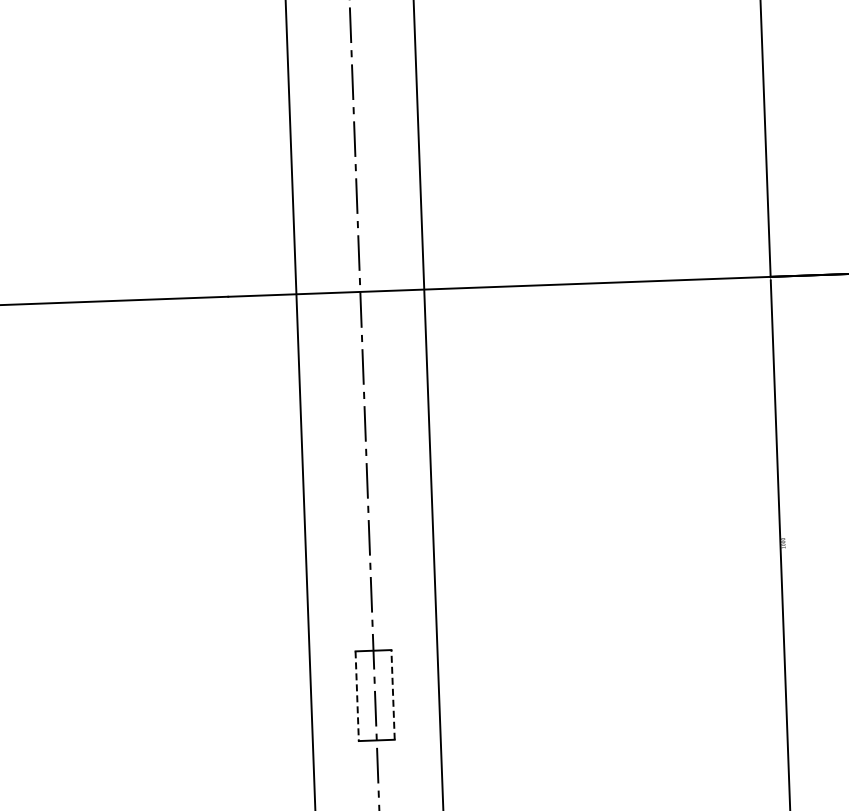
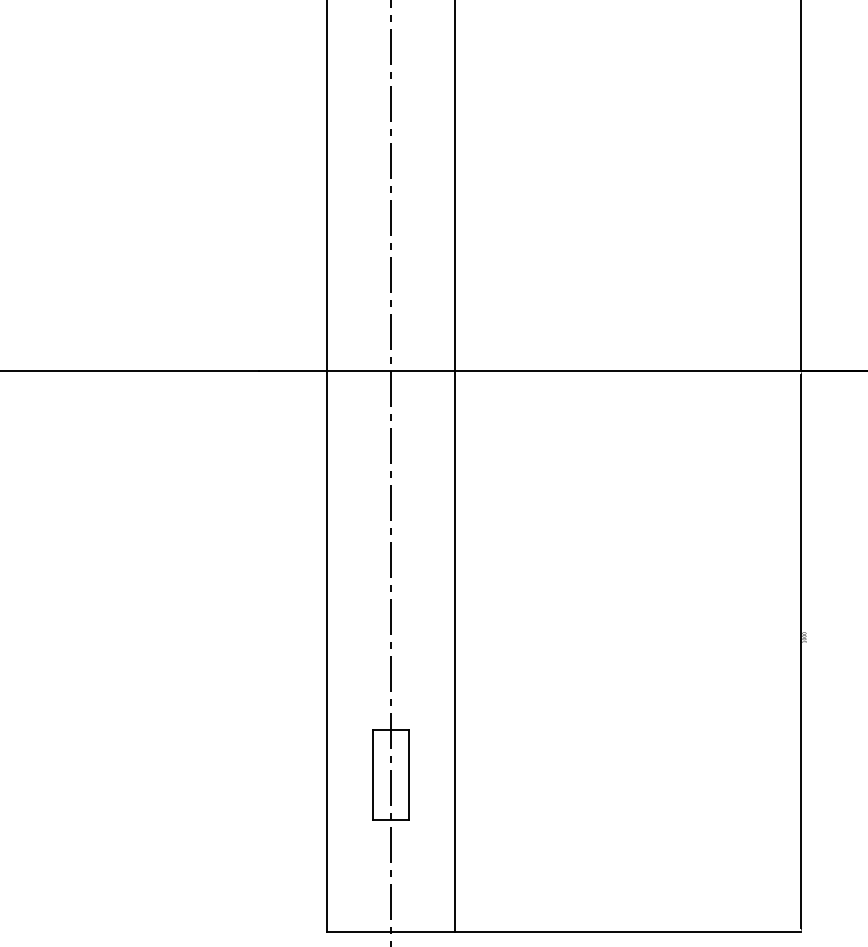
line: (392, 694) -> (408, 774), dashed -> solid
line: (356, 695) -> (372, 774), dashed -> solid

